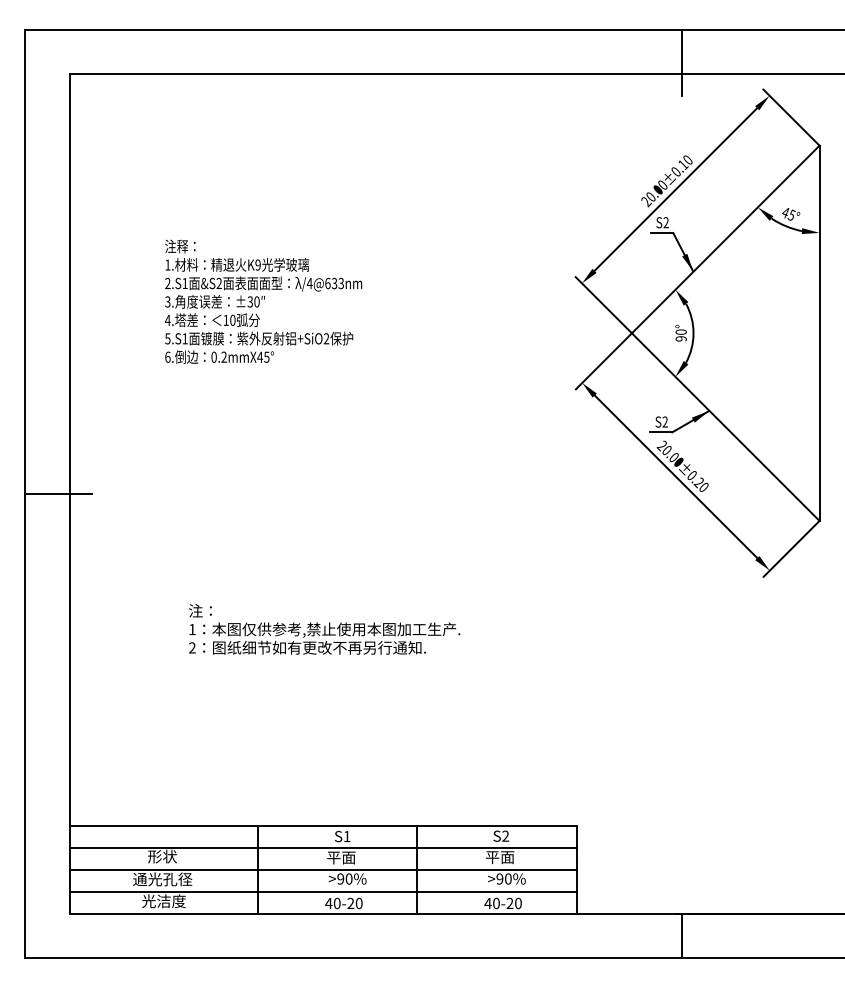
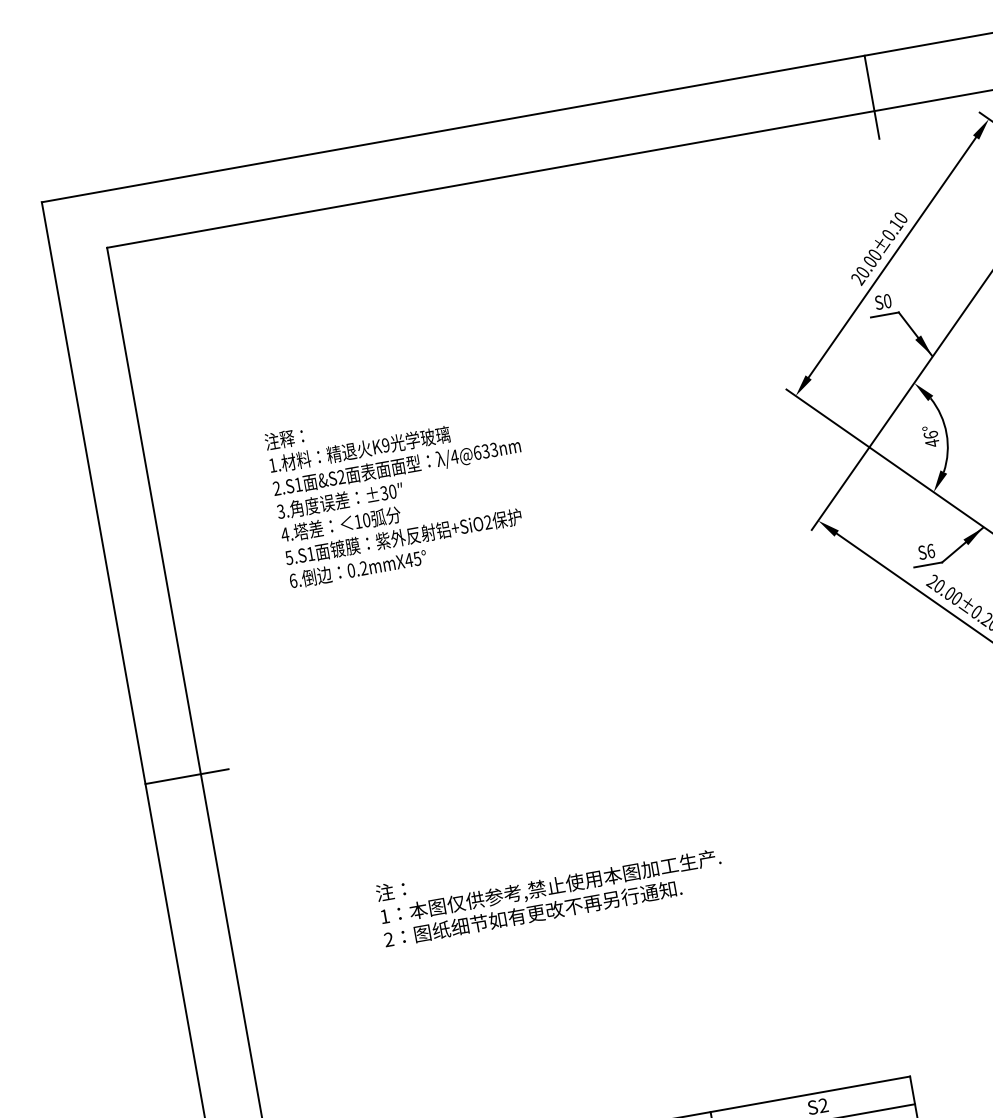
text: (665, 222) -> (886, 301), S2 -> S0
text: (680, 335) -> (930, 439), 90° -> 46°
text: (665, 421) -> (931, 550), S2 -> S6

